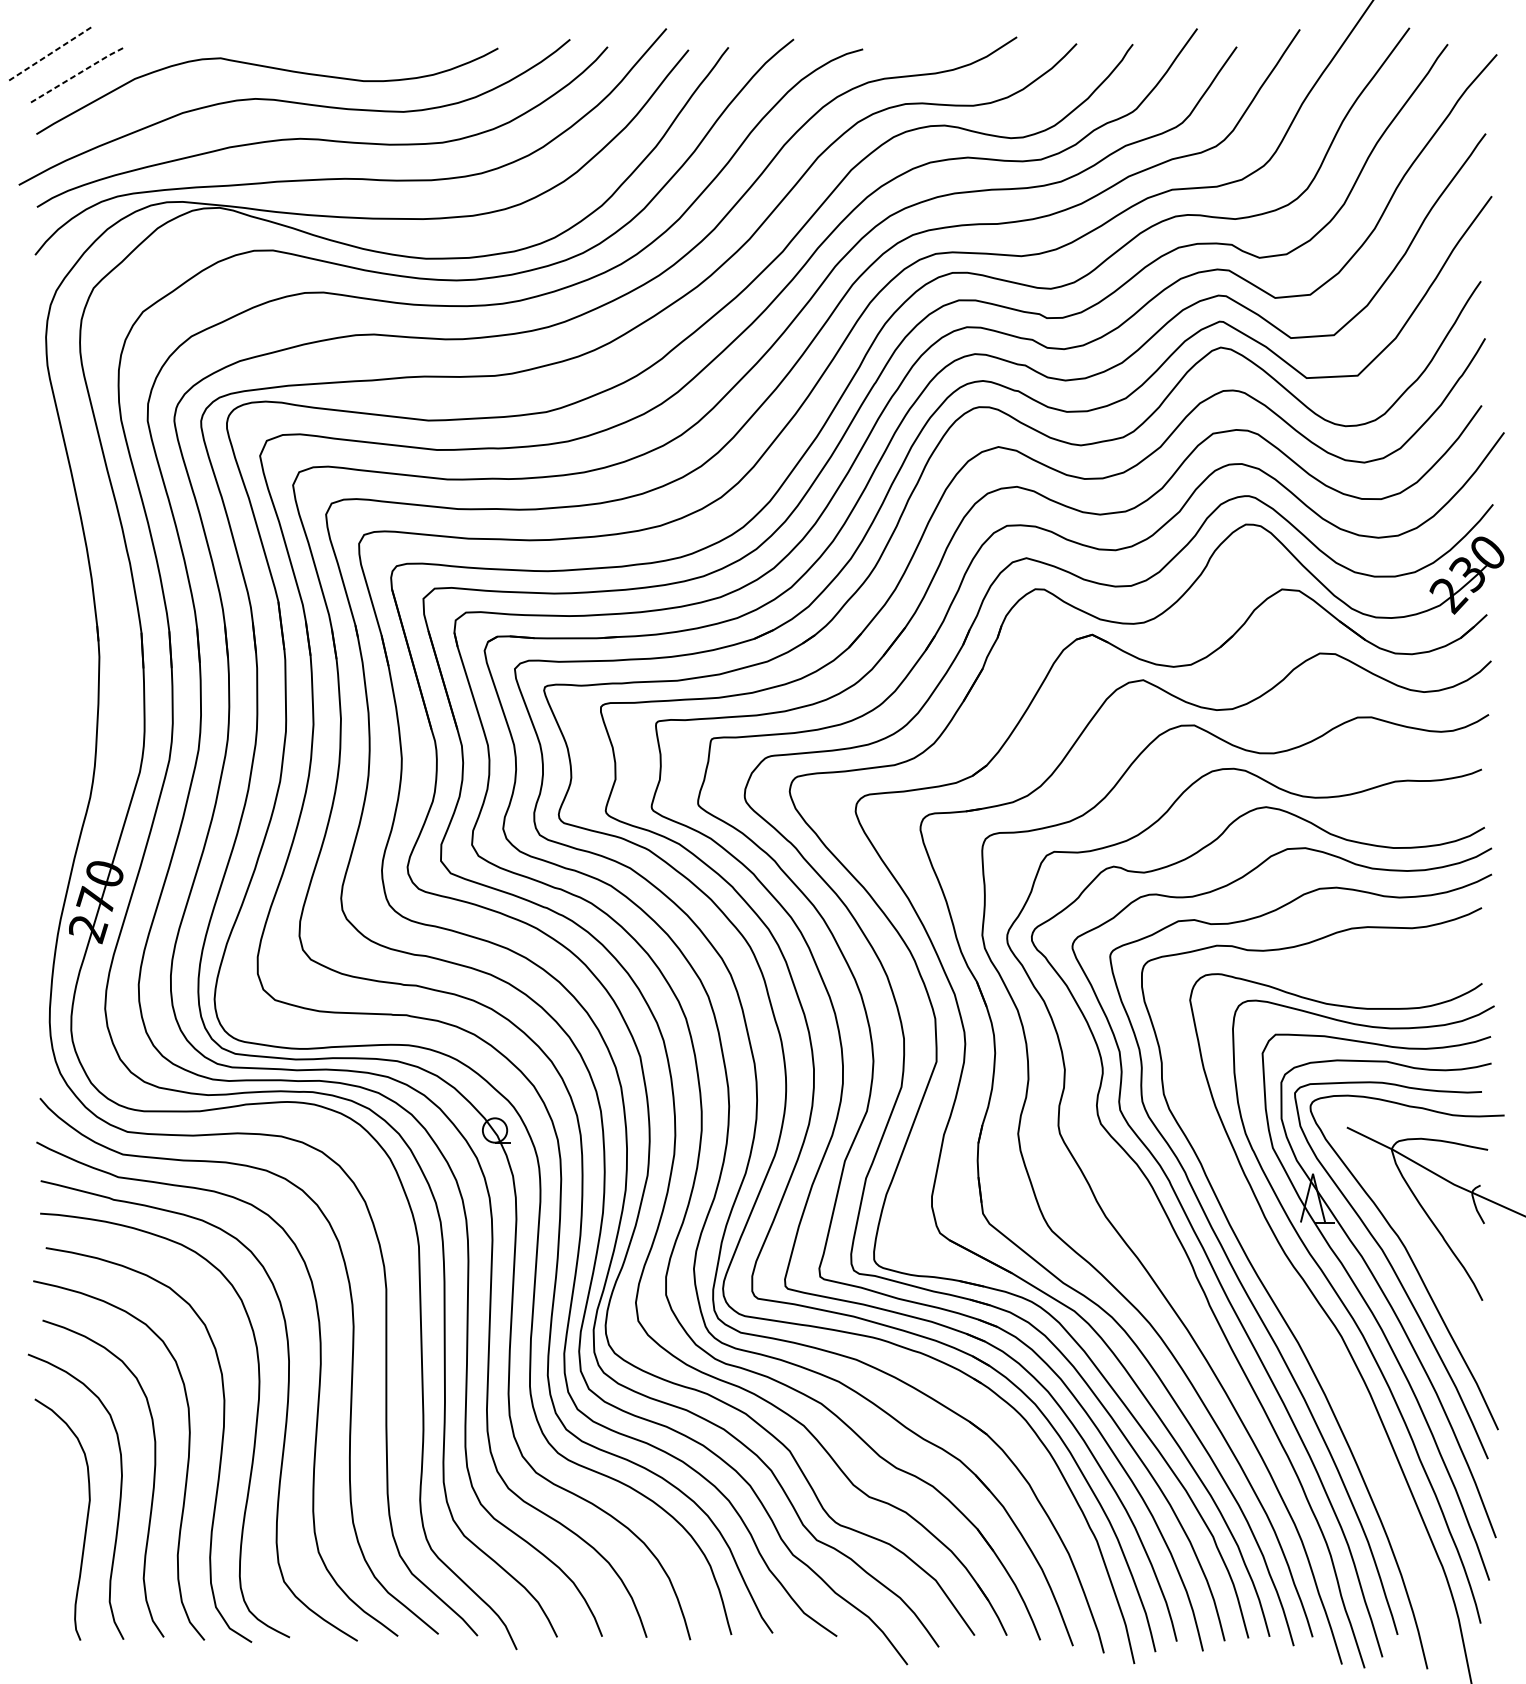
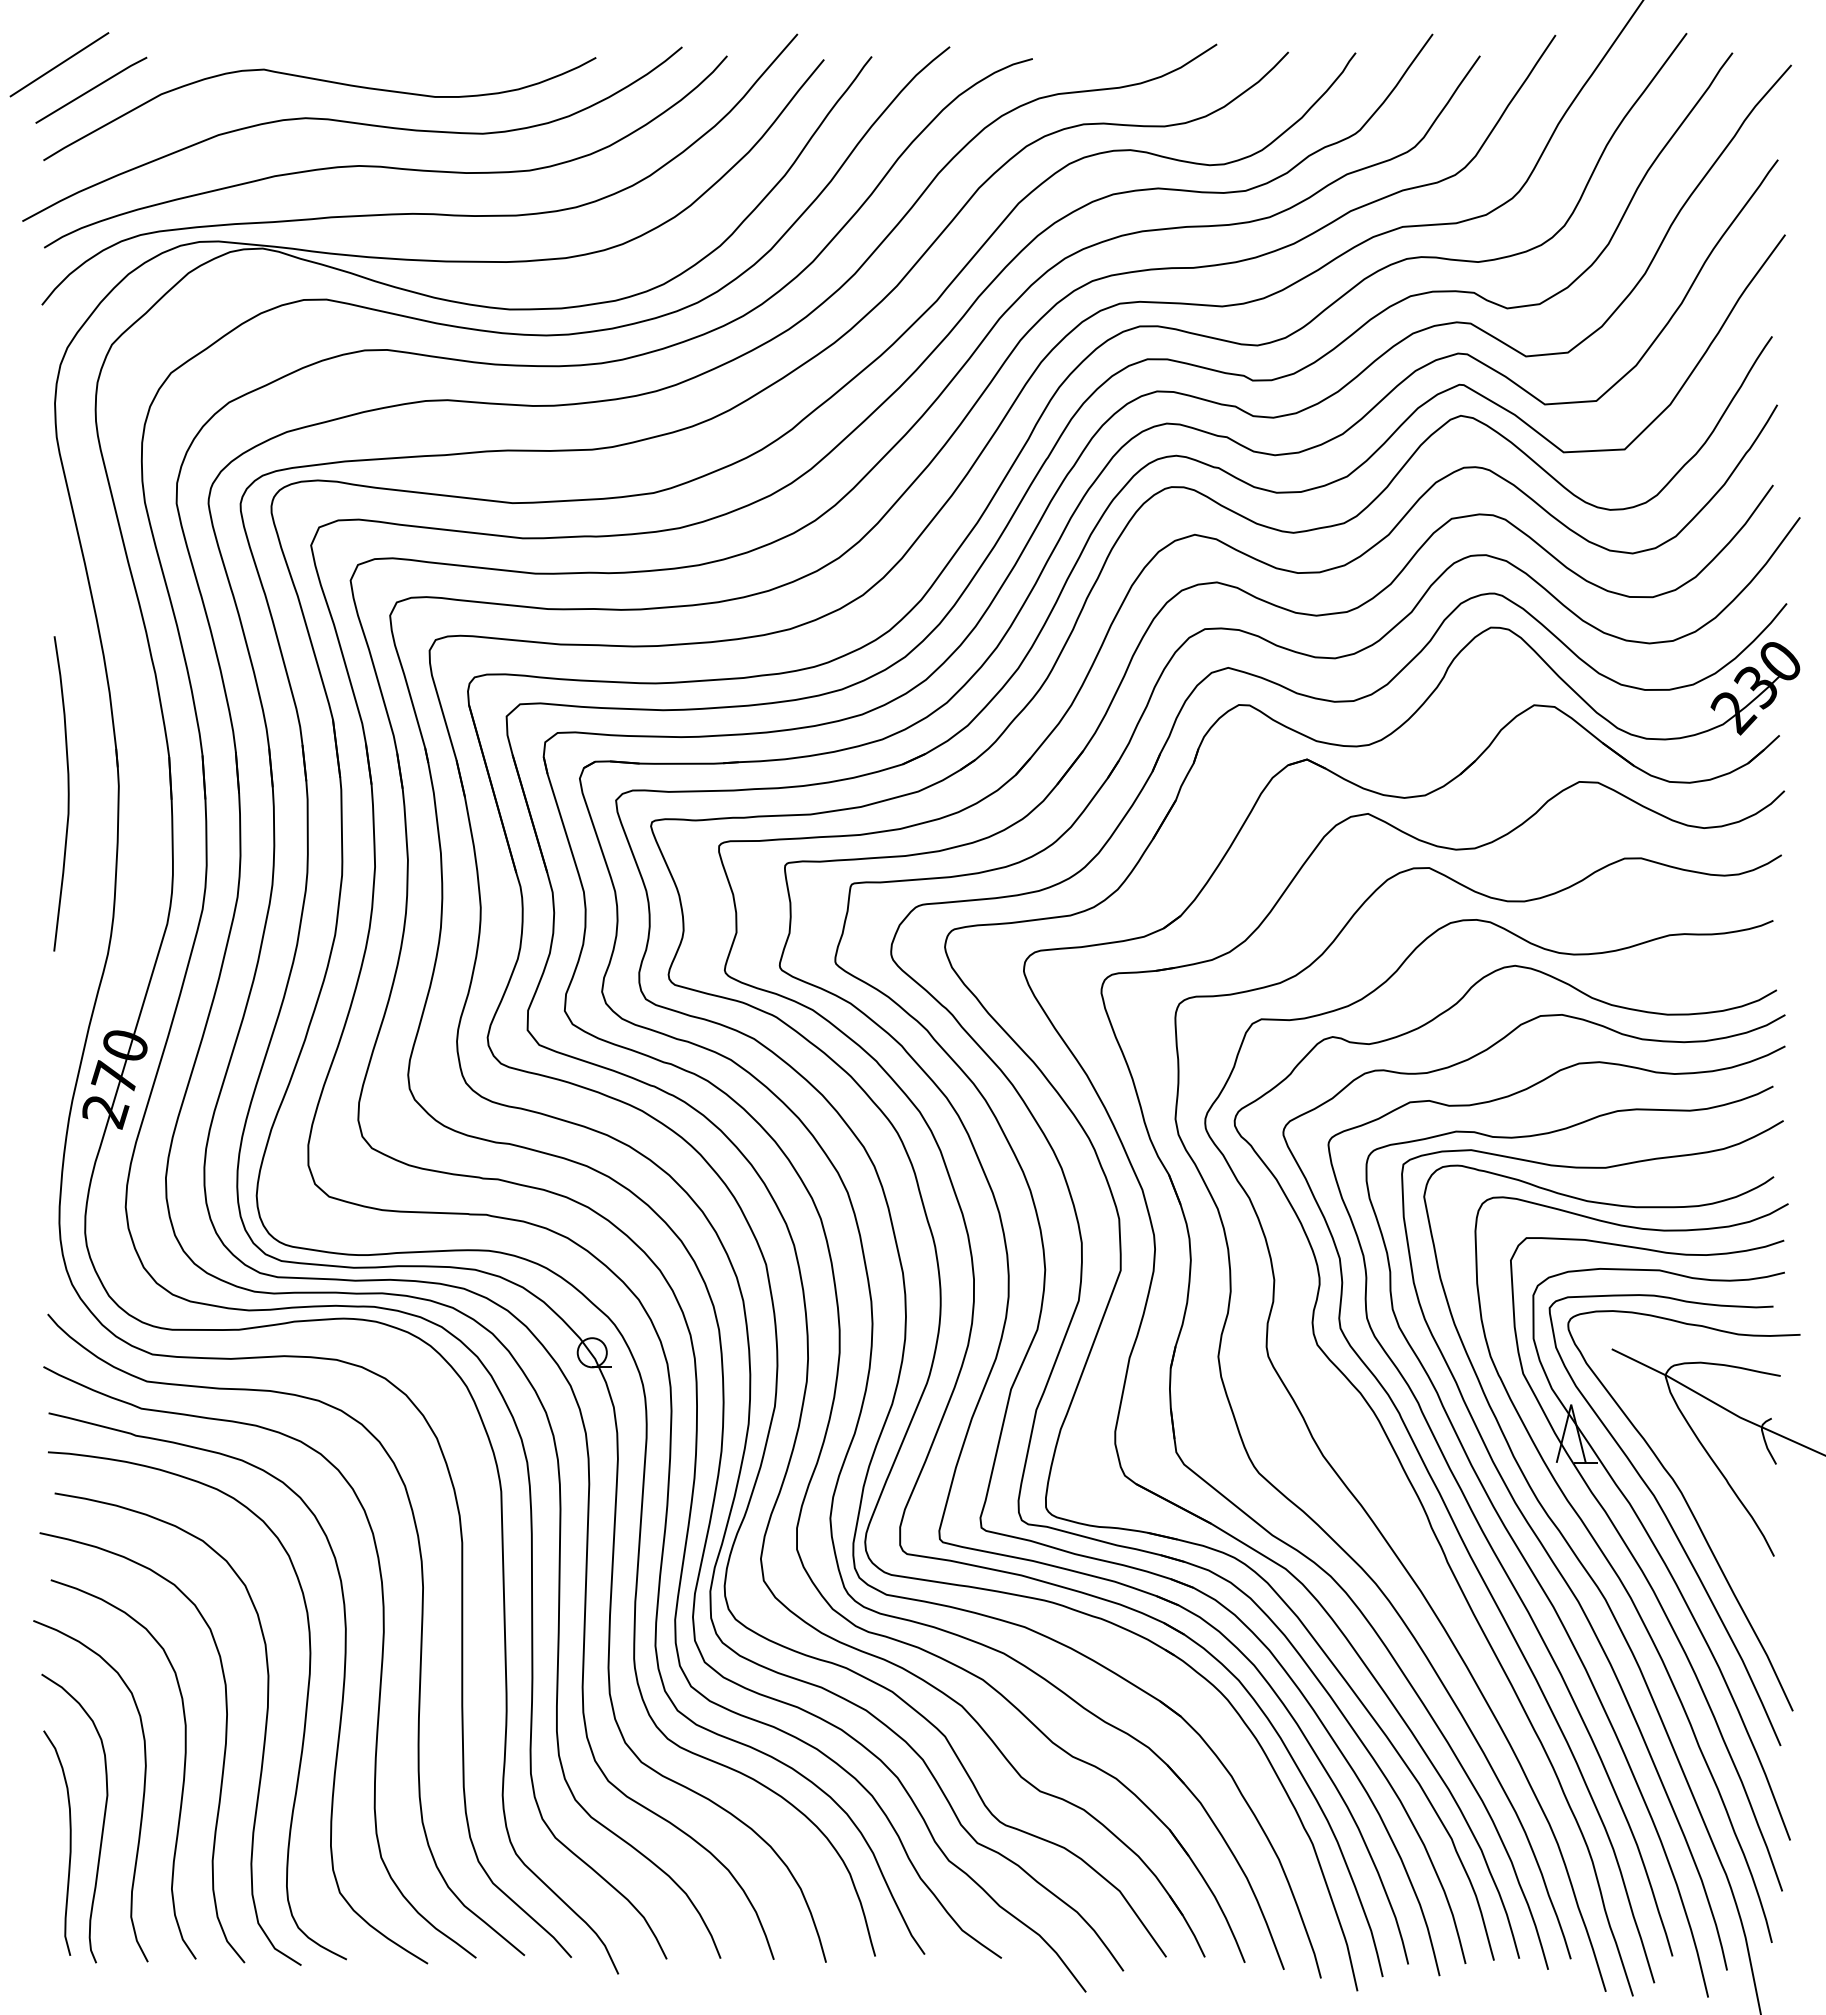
line: (49, 54) -> (59, 65), dashed -> solid
line: (76, 74) -> (91, 89), dashed -> solid
curve: (56, 663) -> (67, 793), added
curve: (1302, 1310) -> (1558, 1568), added
curve: (58, 1539) -> (69, 1842), added

